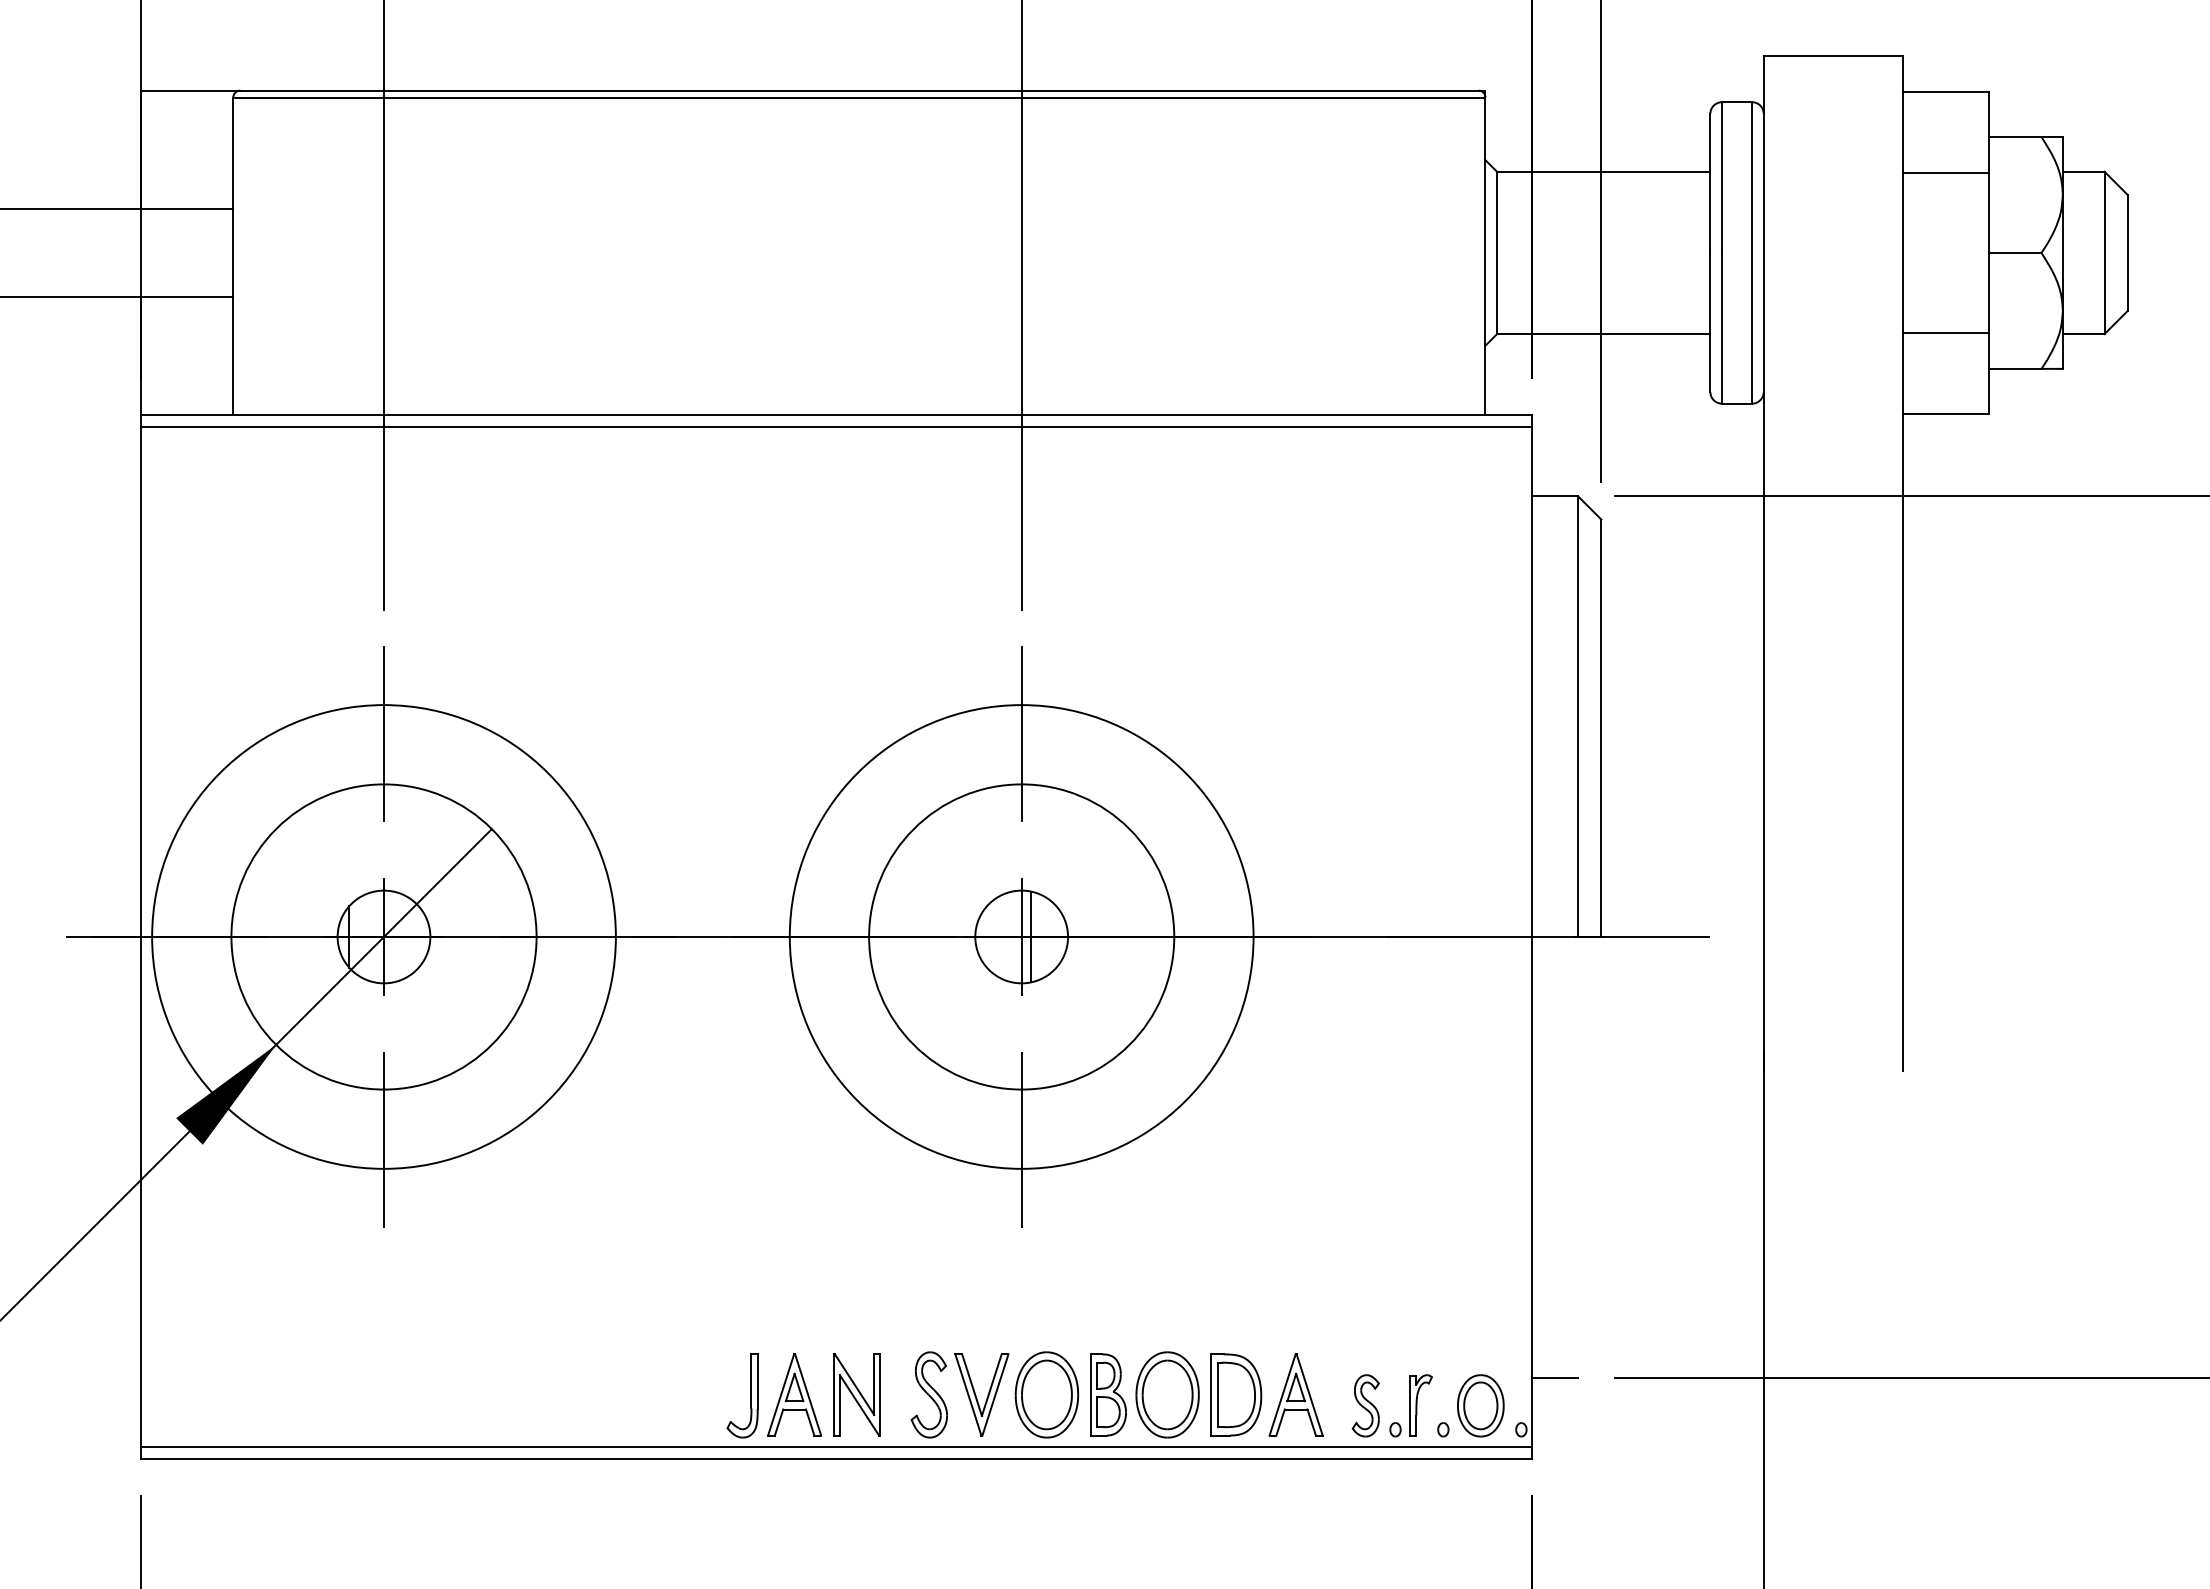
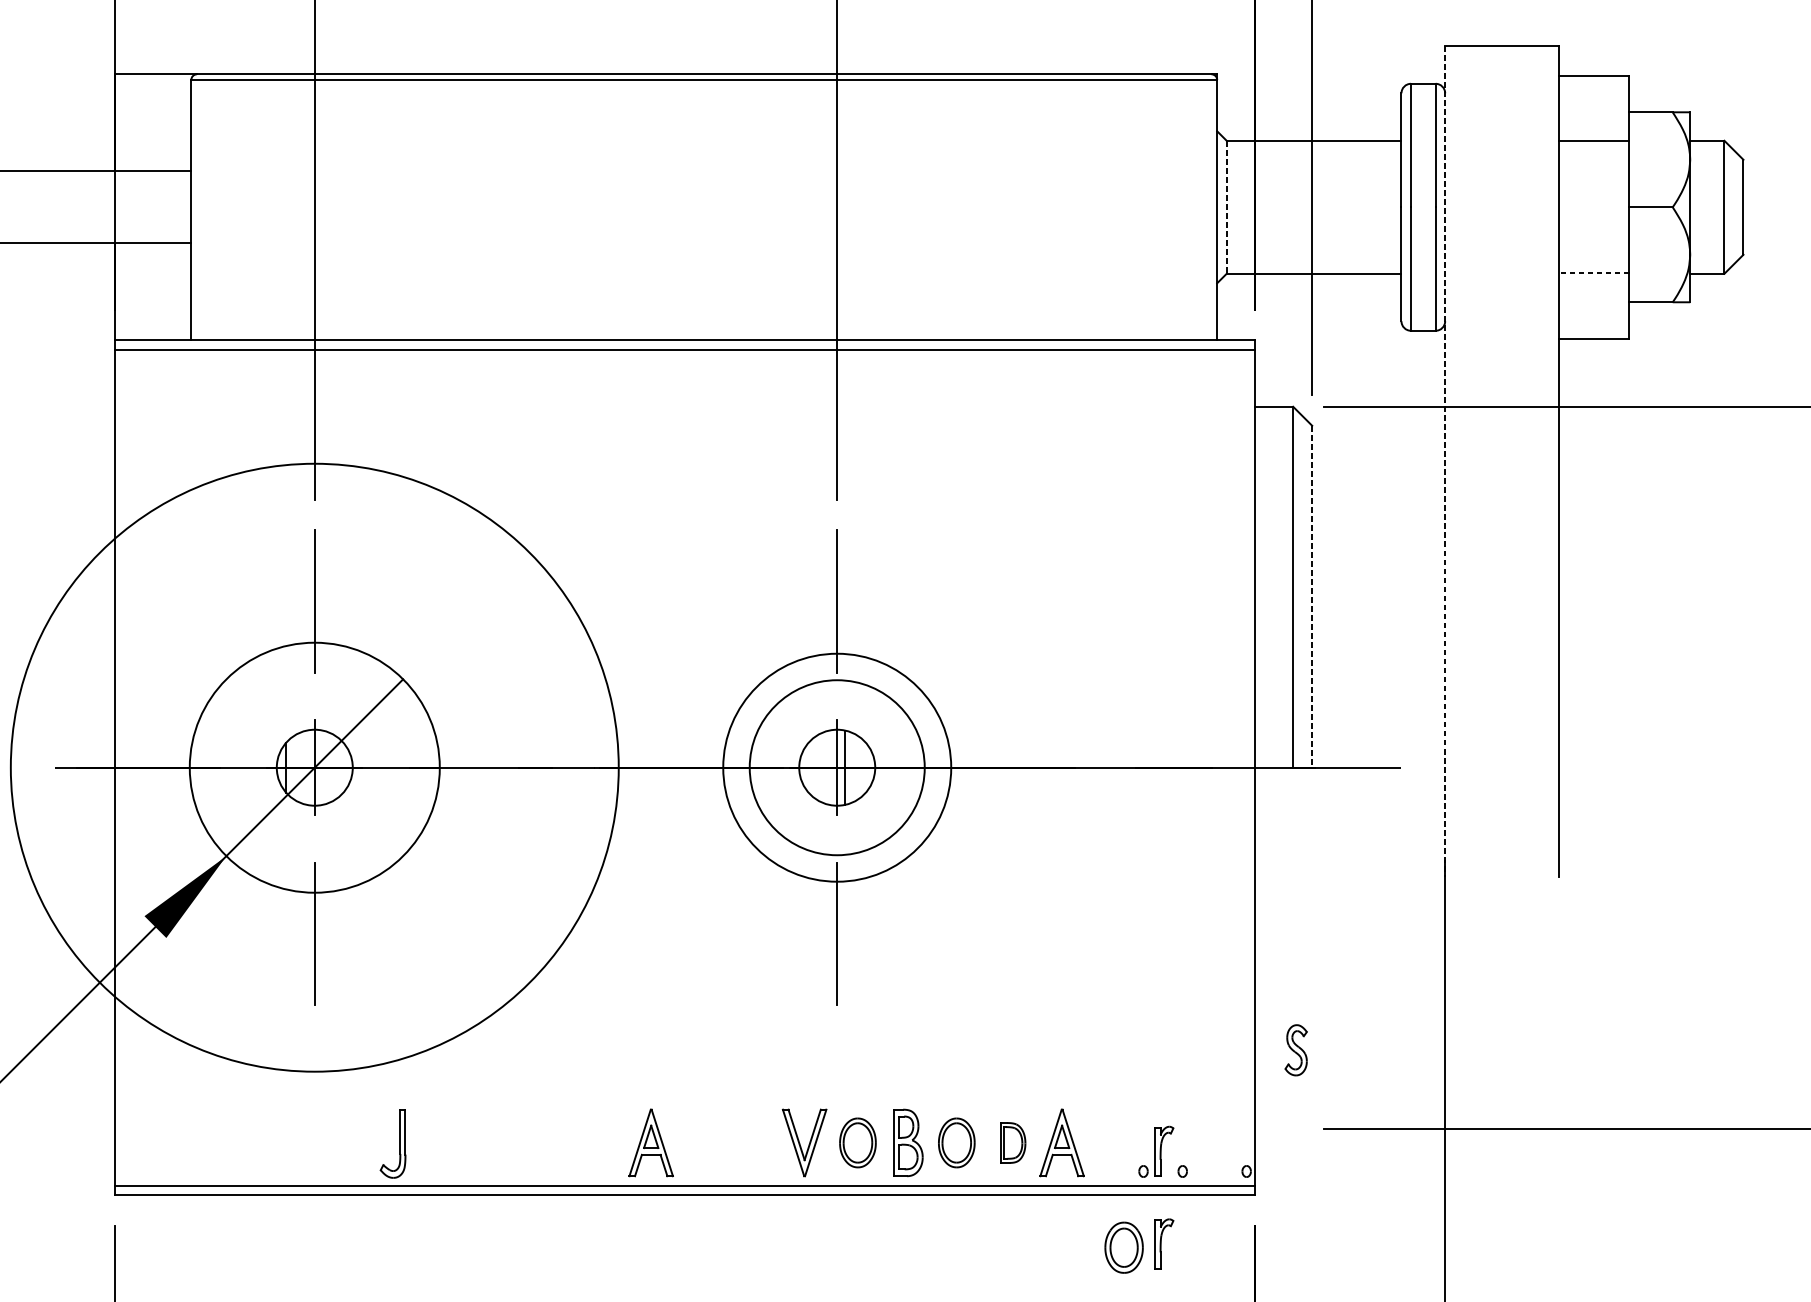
line: (1497, 253) -> (1227, 207), solid -> dashed
line: (1945, 333) -> (1594, 273), solid -> dashed
line: (1763, 563) -> (1445, 461), solid -> dashed
line: (1601, 728) -> (1312, 596), solid -> dashed
circle: (383, 936) -> (314, 767), size x1.6
circle: (1021, 936) -> (837, 767), size x0.6
circle: (1021, 936) -> (837, 767), size x0.7
line: (1554, 1377) -> (1273, 1128), removed
part: (856, 1394) -> (701, 1142), removed
part: (928, 1394) -> (760, 1142), removed
part: (1046, 1394) -> (857, 1142), size x0.7
part: (1167, 1394) -> (956, 1142), size x0.7
part: (1236, 1394) -> (1013, 1142), size x0.6
part: (750, 1395) -> (399, 1143), moved
part: (1365, 1405) -> (1295, 1049), moved
part: (1480, 1405) -> (1123, 1247), moved
part: (1420, 1518) -> (1163, 1244), added

